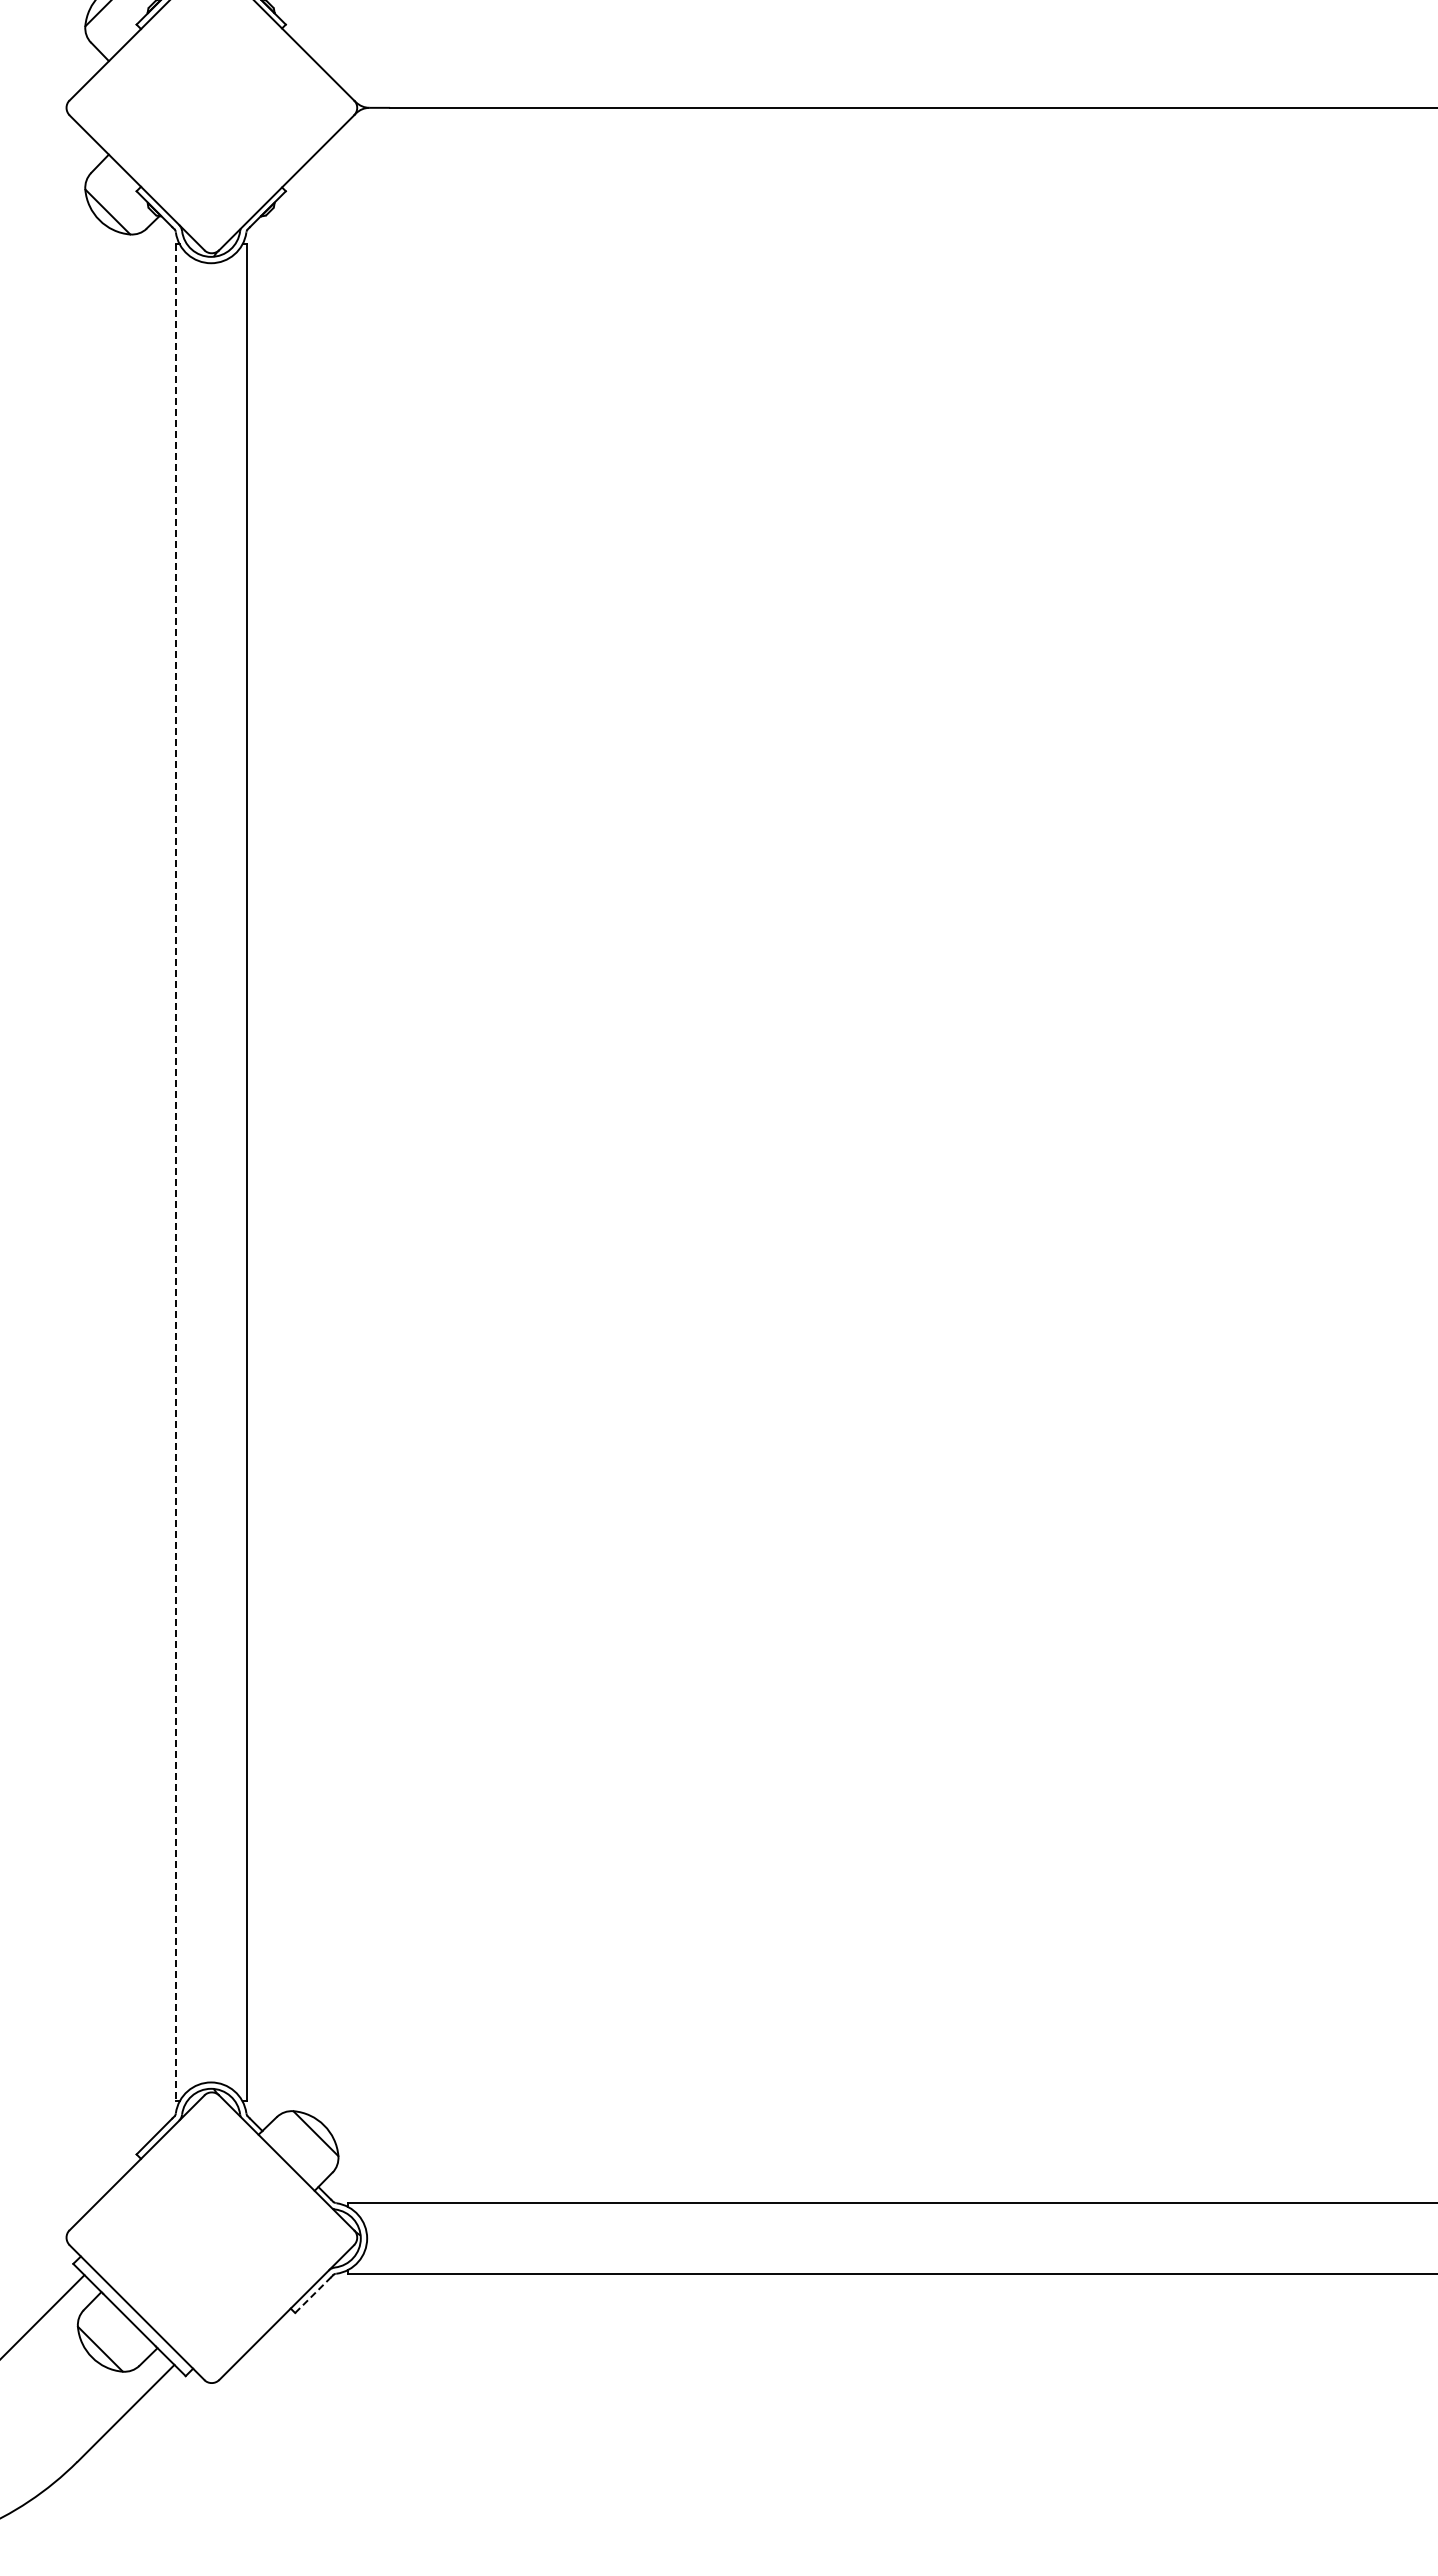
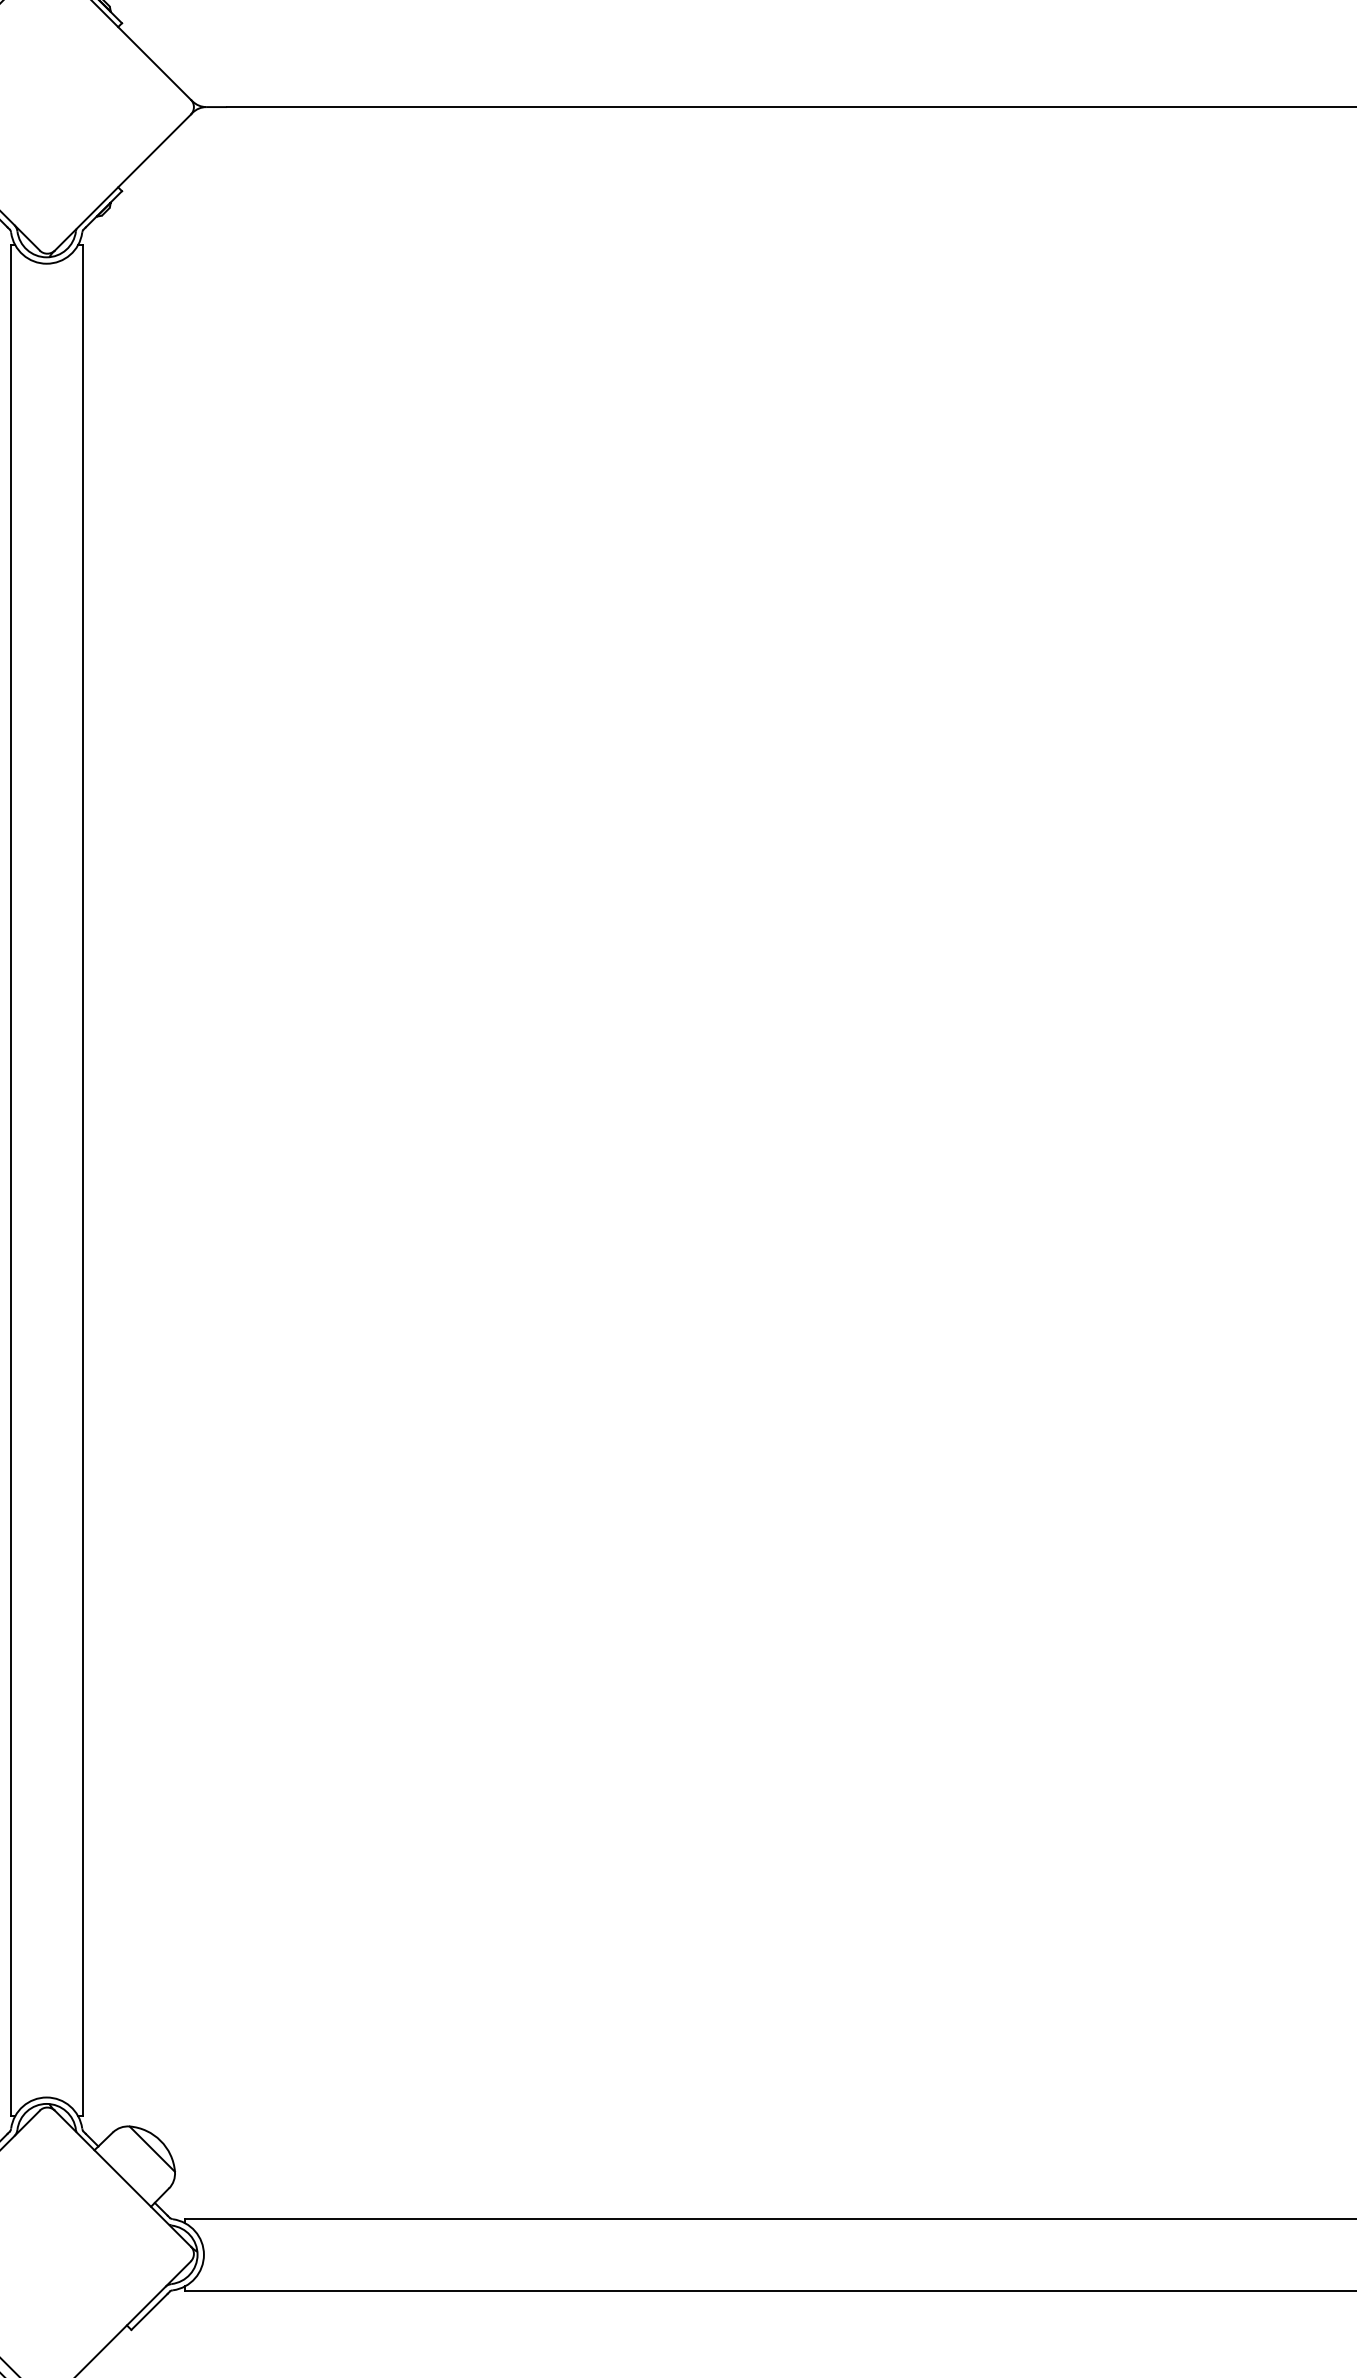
line: (175, 1173) -> (10, 1181), dashed -> solid
line: (313, 2294) -> (149, 2311), dashed -> solid

